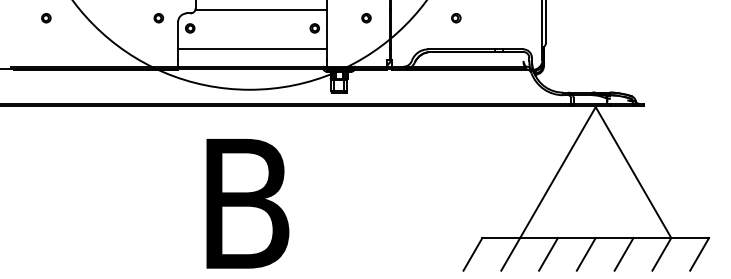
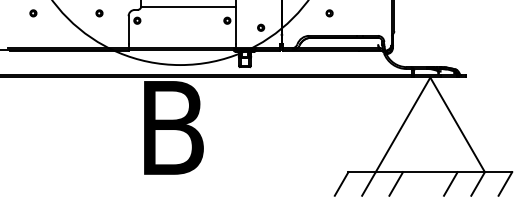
part: (158, 18) -> (99, 13), moved
part: (366, 18) -> (261, 28), moved
line: (252, 49) -> (182, 35), removed
text: (247, 203) -> (173, 127), moved
line: (585, 254) -> (422, 184), removed

